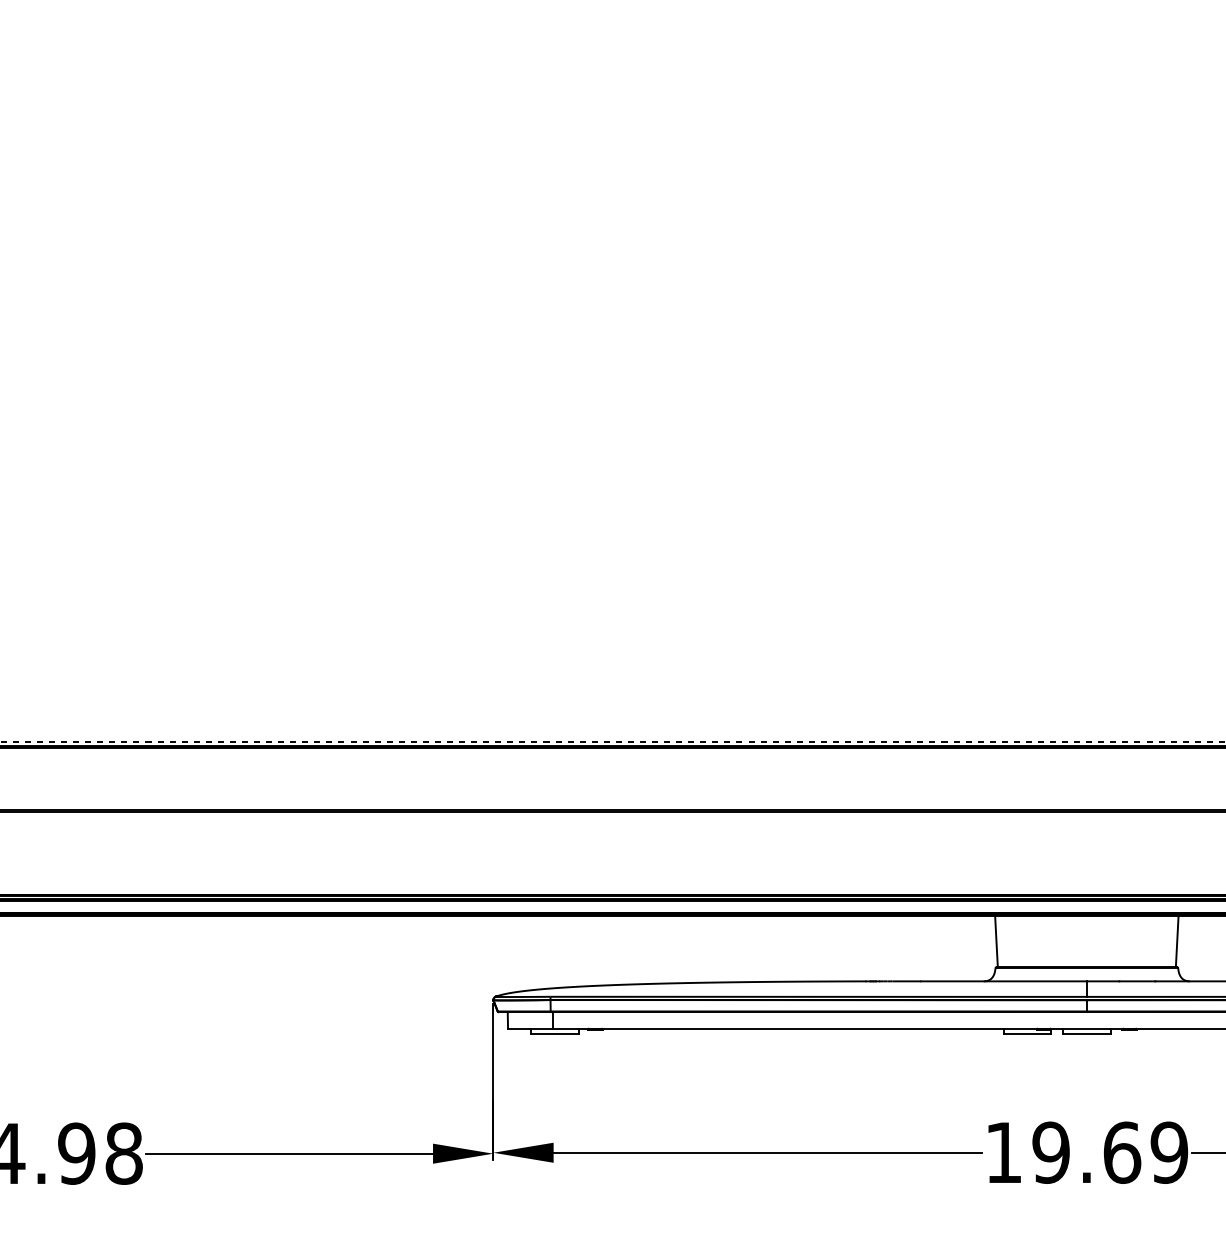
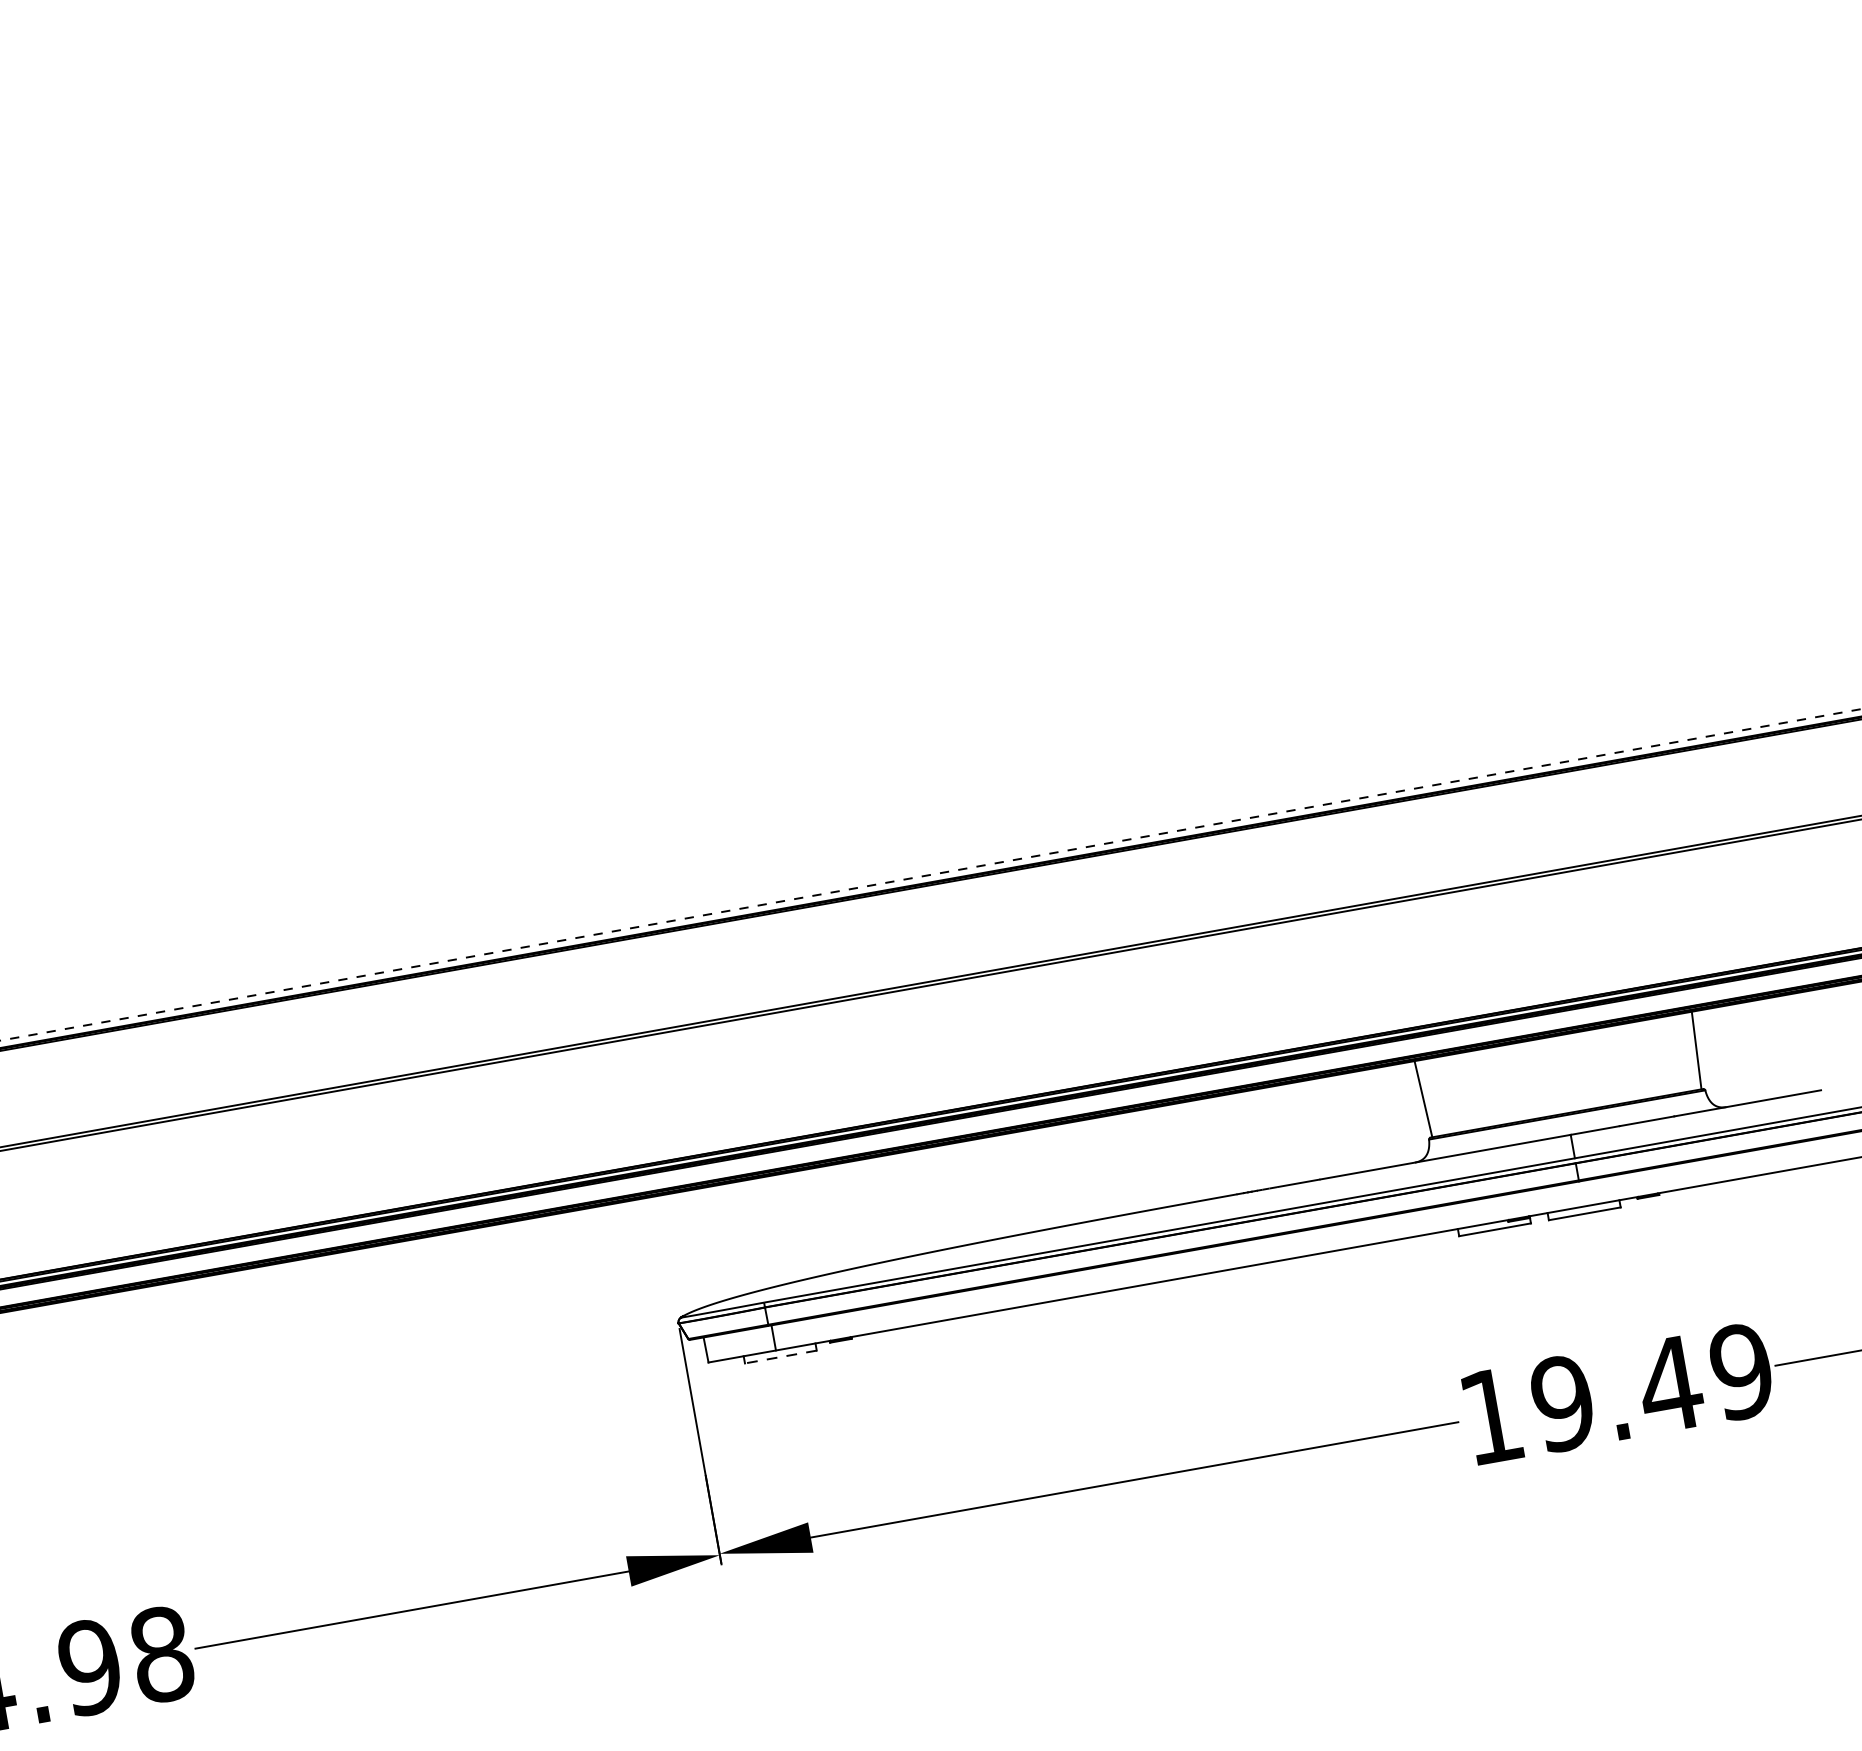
line: (555, 1033) -> (781, 1356), solid -> dashed
text: (1121, 1152) -> (1669, 1384), 19.69 -> 19.49

